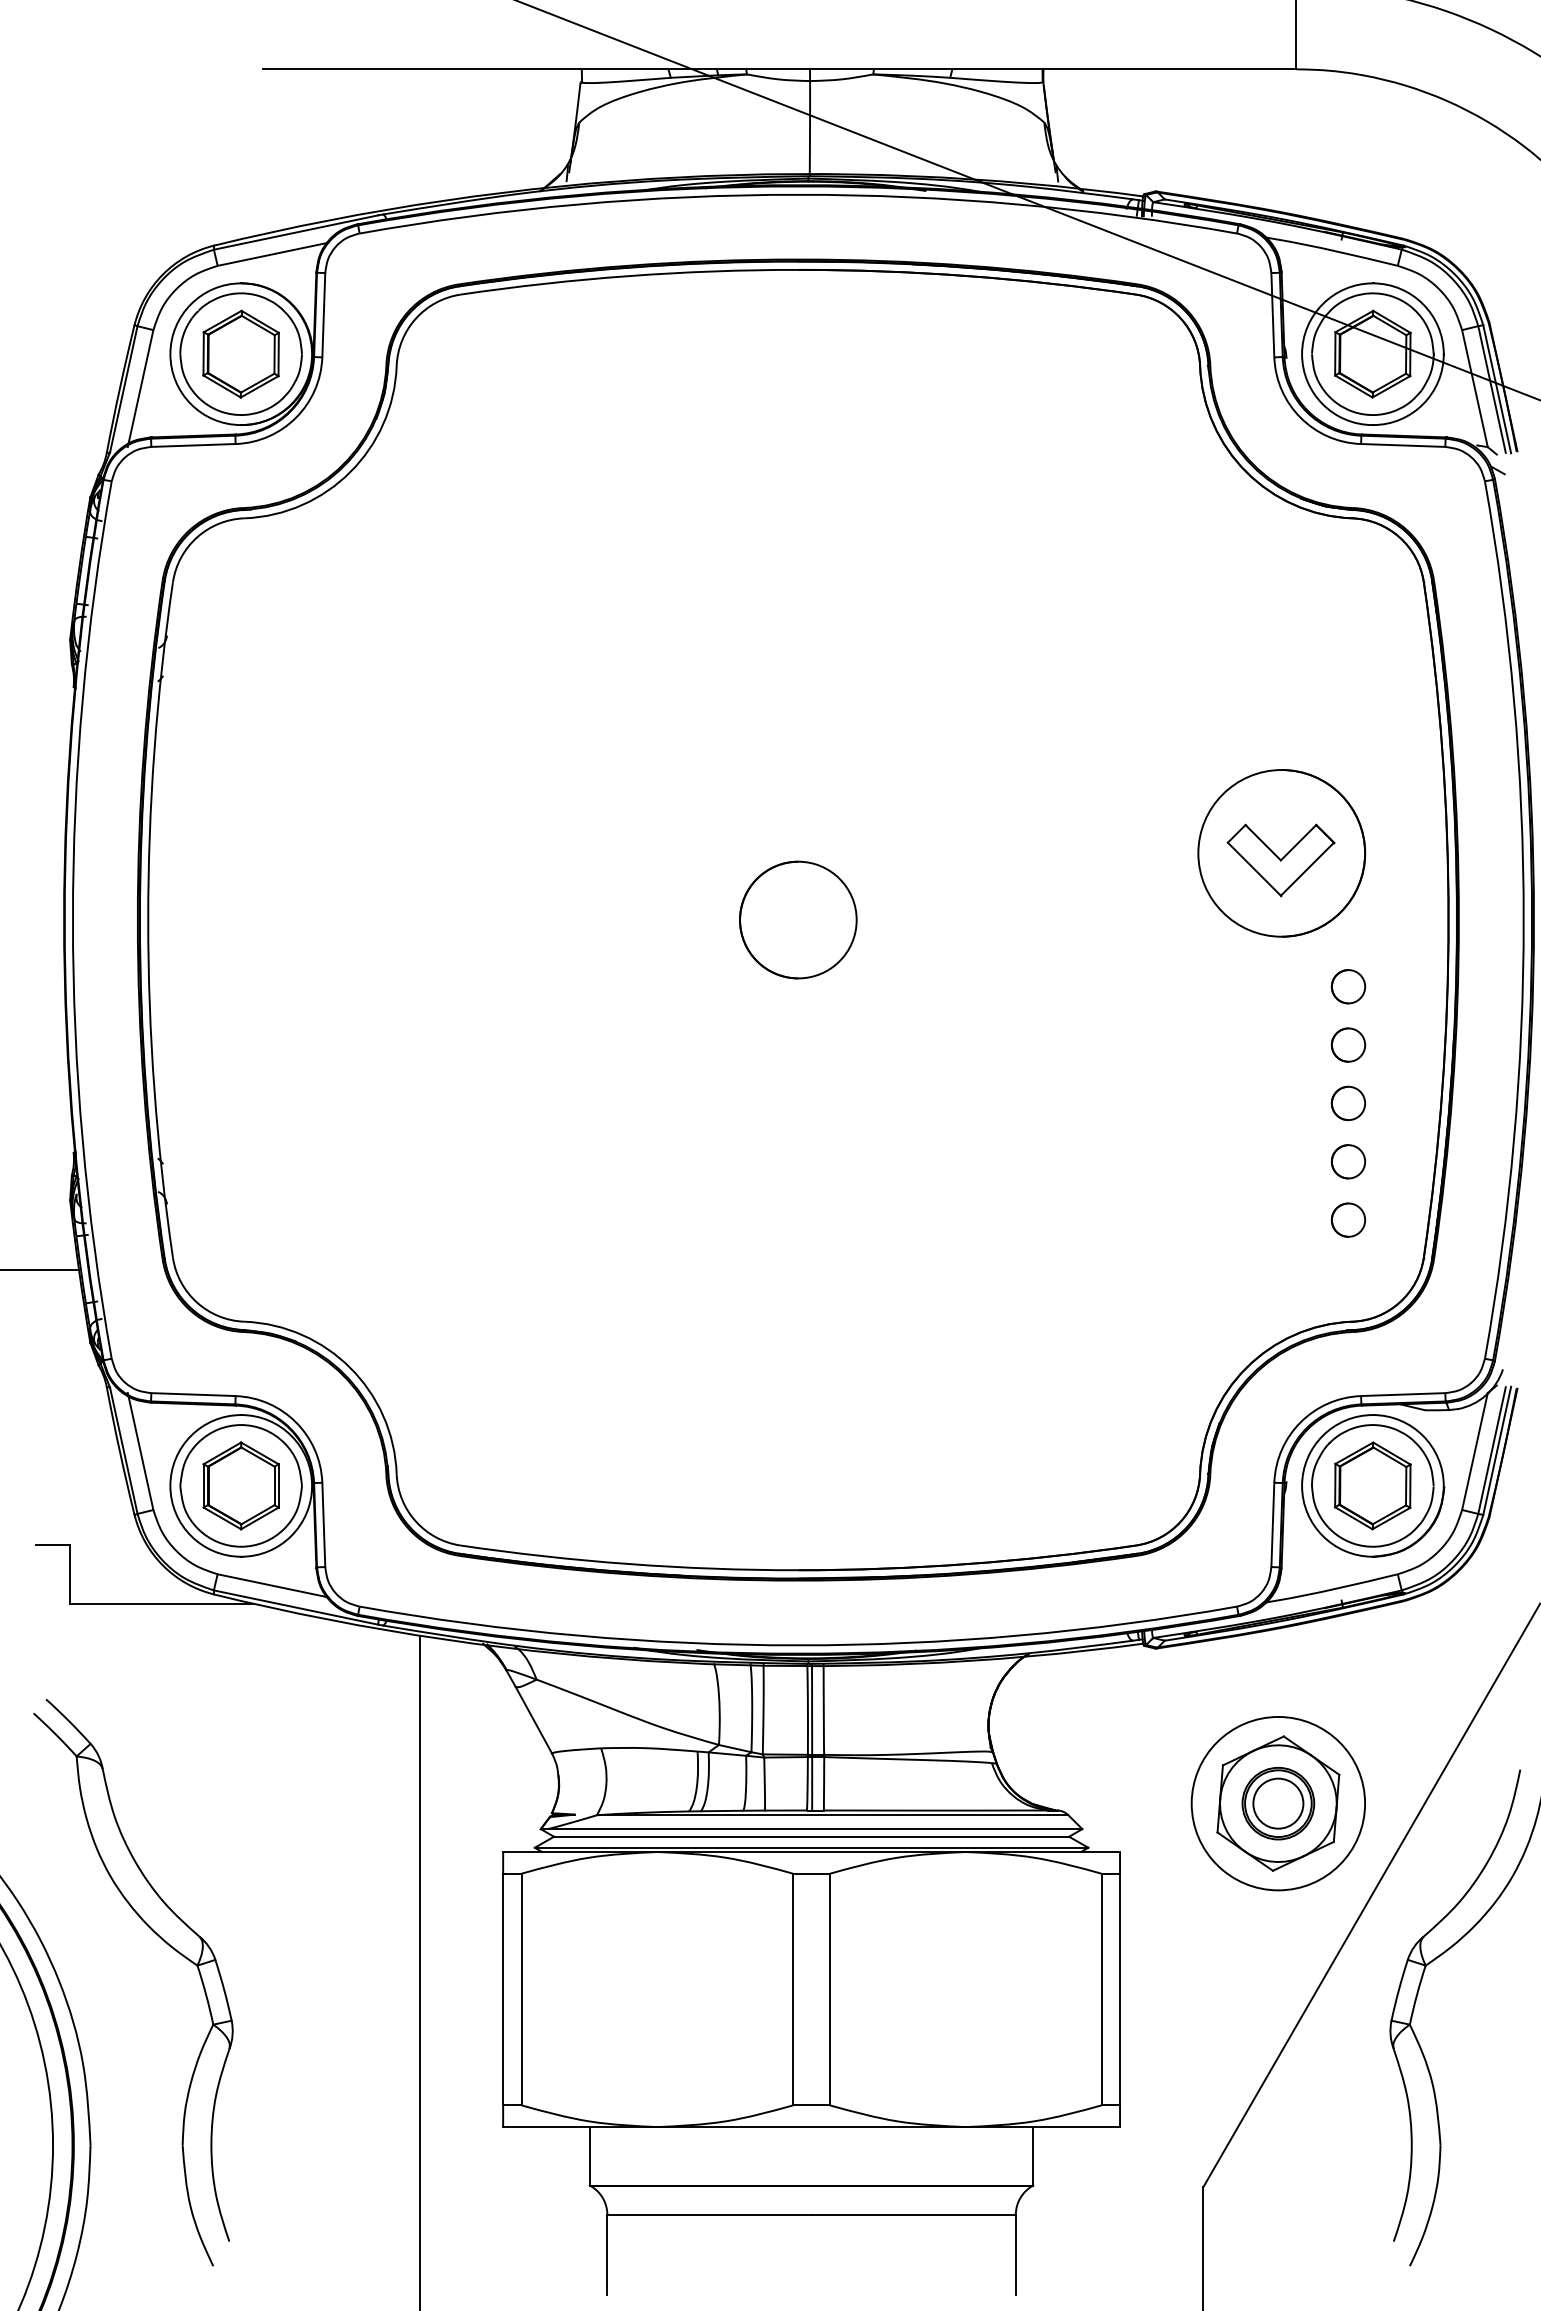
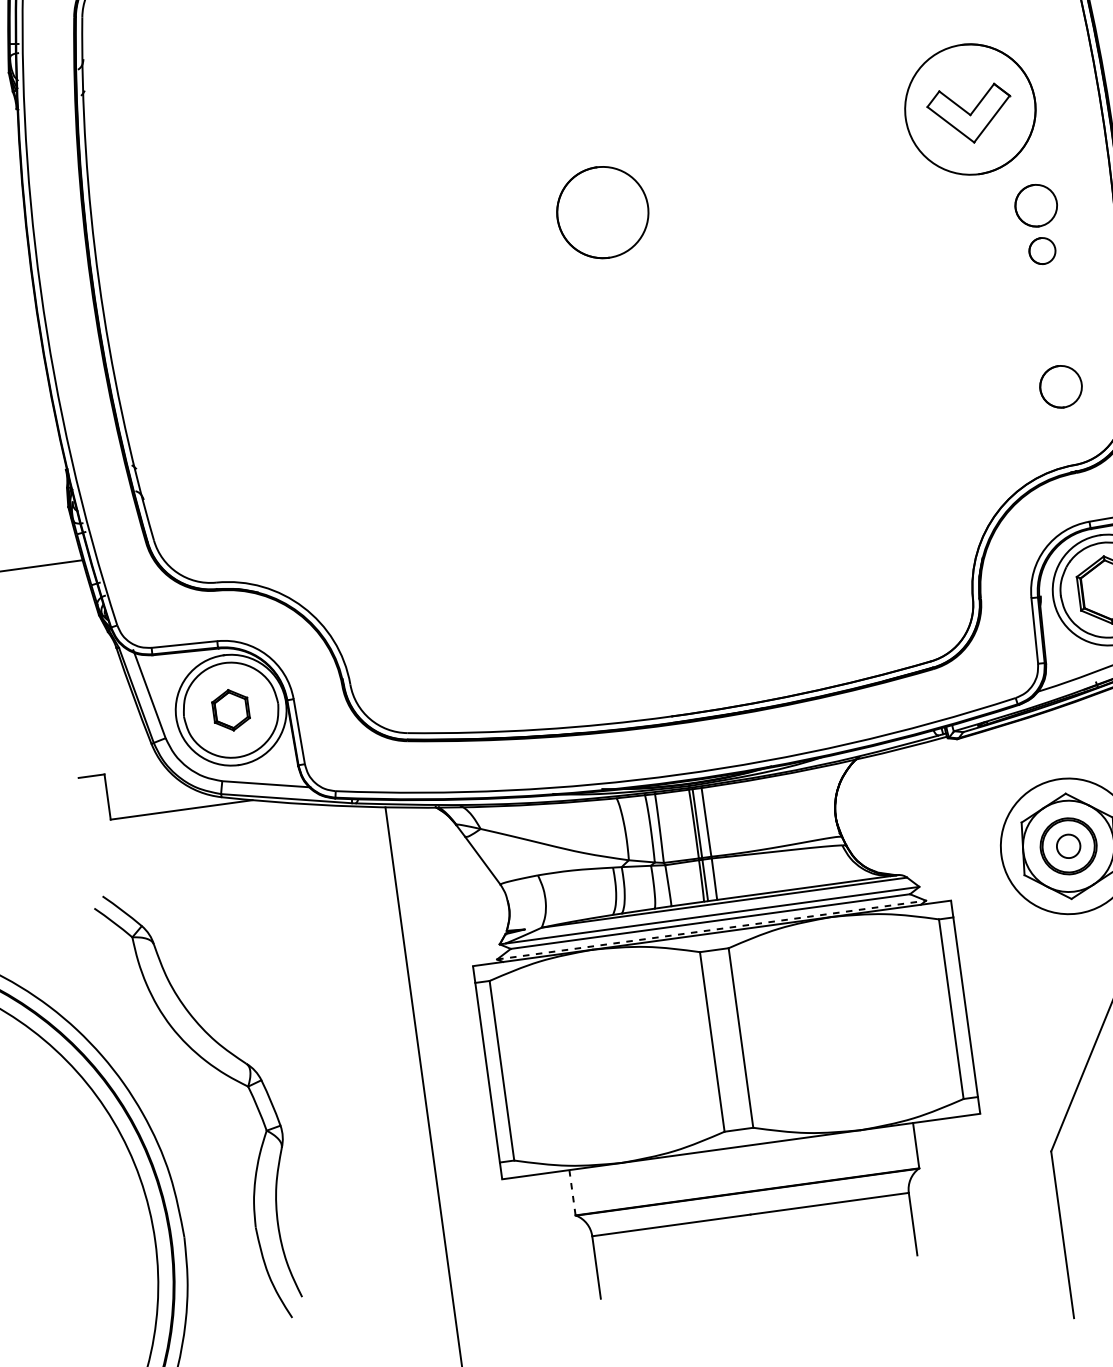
part: (1348, 986) -> (1036, 205), size x1.6
part: (1348, 1103) -> (1048, 296), removed
part: (1348, 1161) -> (1054, 341), removed
part: (1348, 1219) -> (1060, 386), size x1.6
part: (240, 1485) -> (230, 709), size x0.6
circle: (1278, 1803) -> (1068, 846), size x0.6
line: (811, 1847) -> (711, 929), solid -> dashed
line: (589, 2156) -> (572, 1192), solid -> dashed

